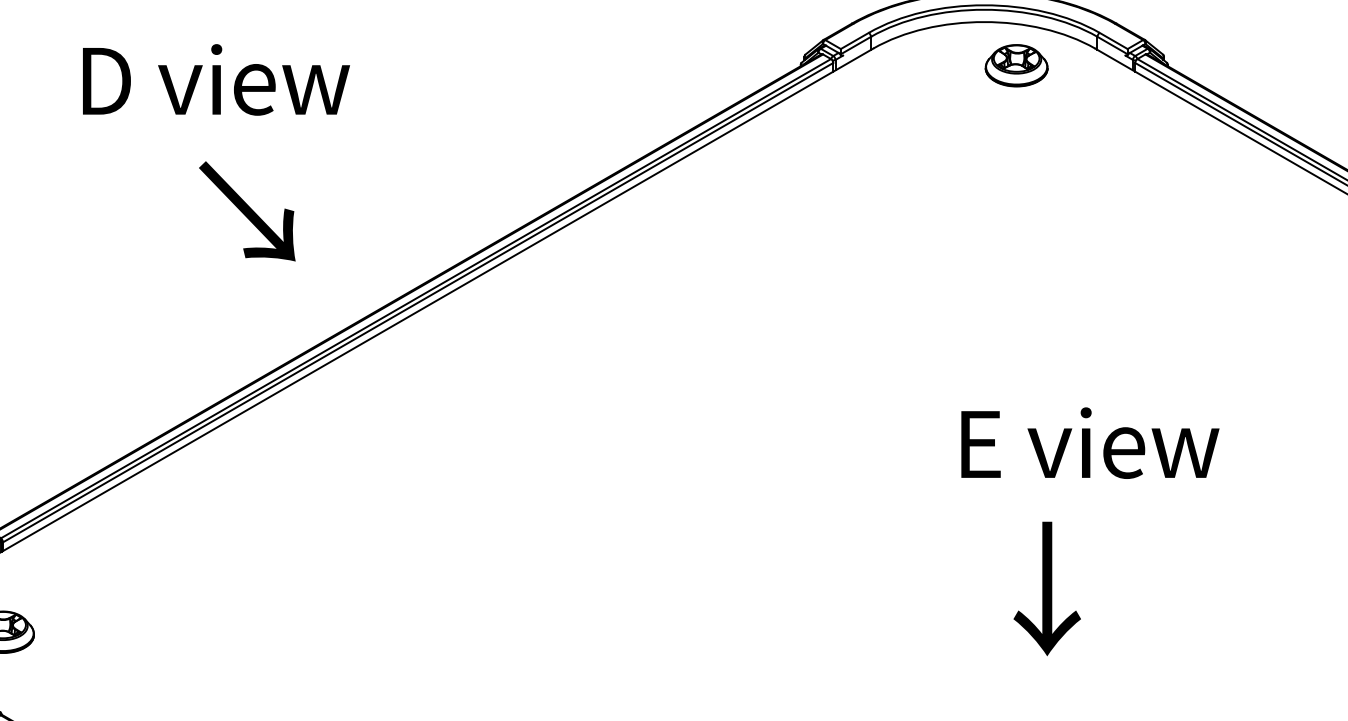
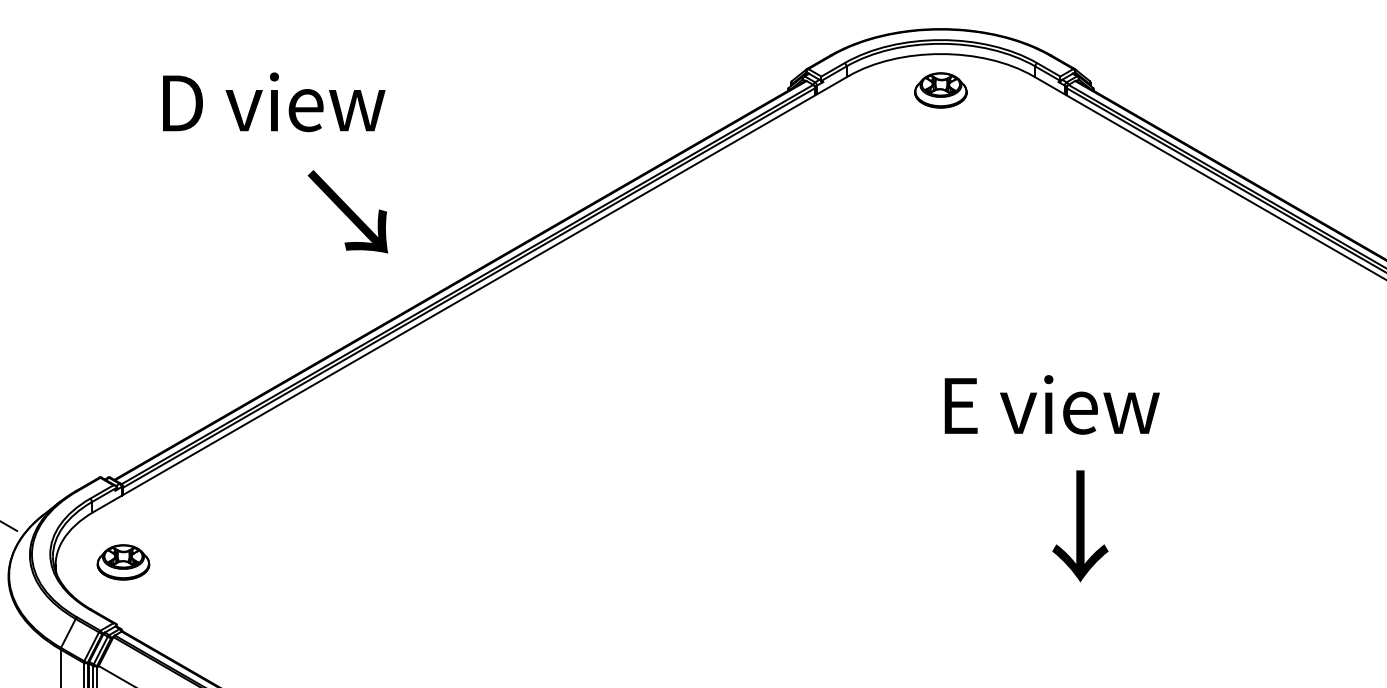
part: (1016, 65) -> (940, 90), moved
text: (216, 80) -> (274, 102), moved
text: (246, 211) -> (347, 211), moved
text: (1089, 442) -> (1051, 404), moved
text: (1047, 589) -> (1080, 526), moved

